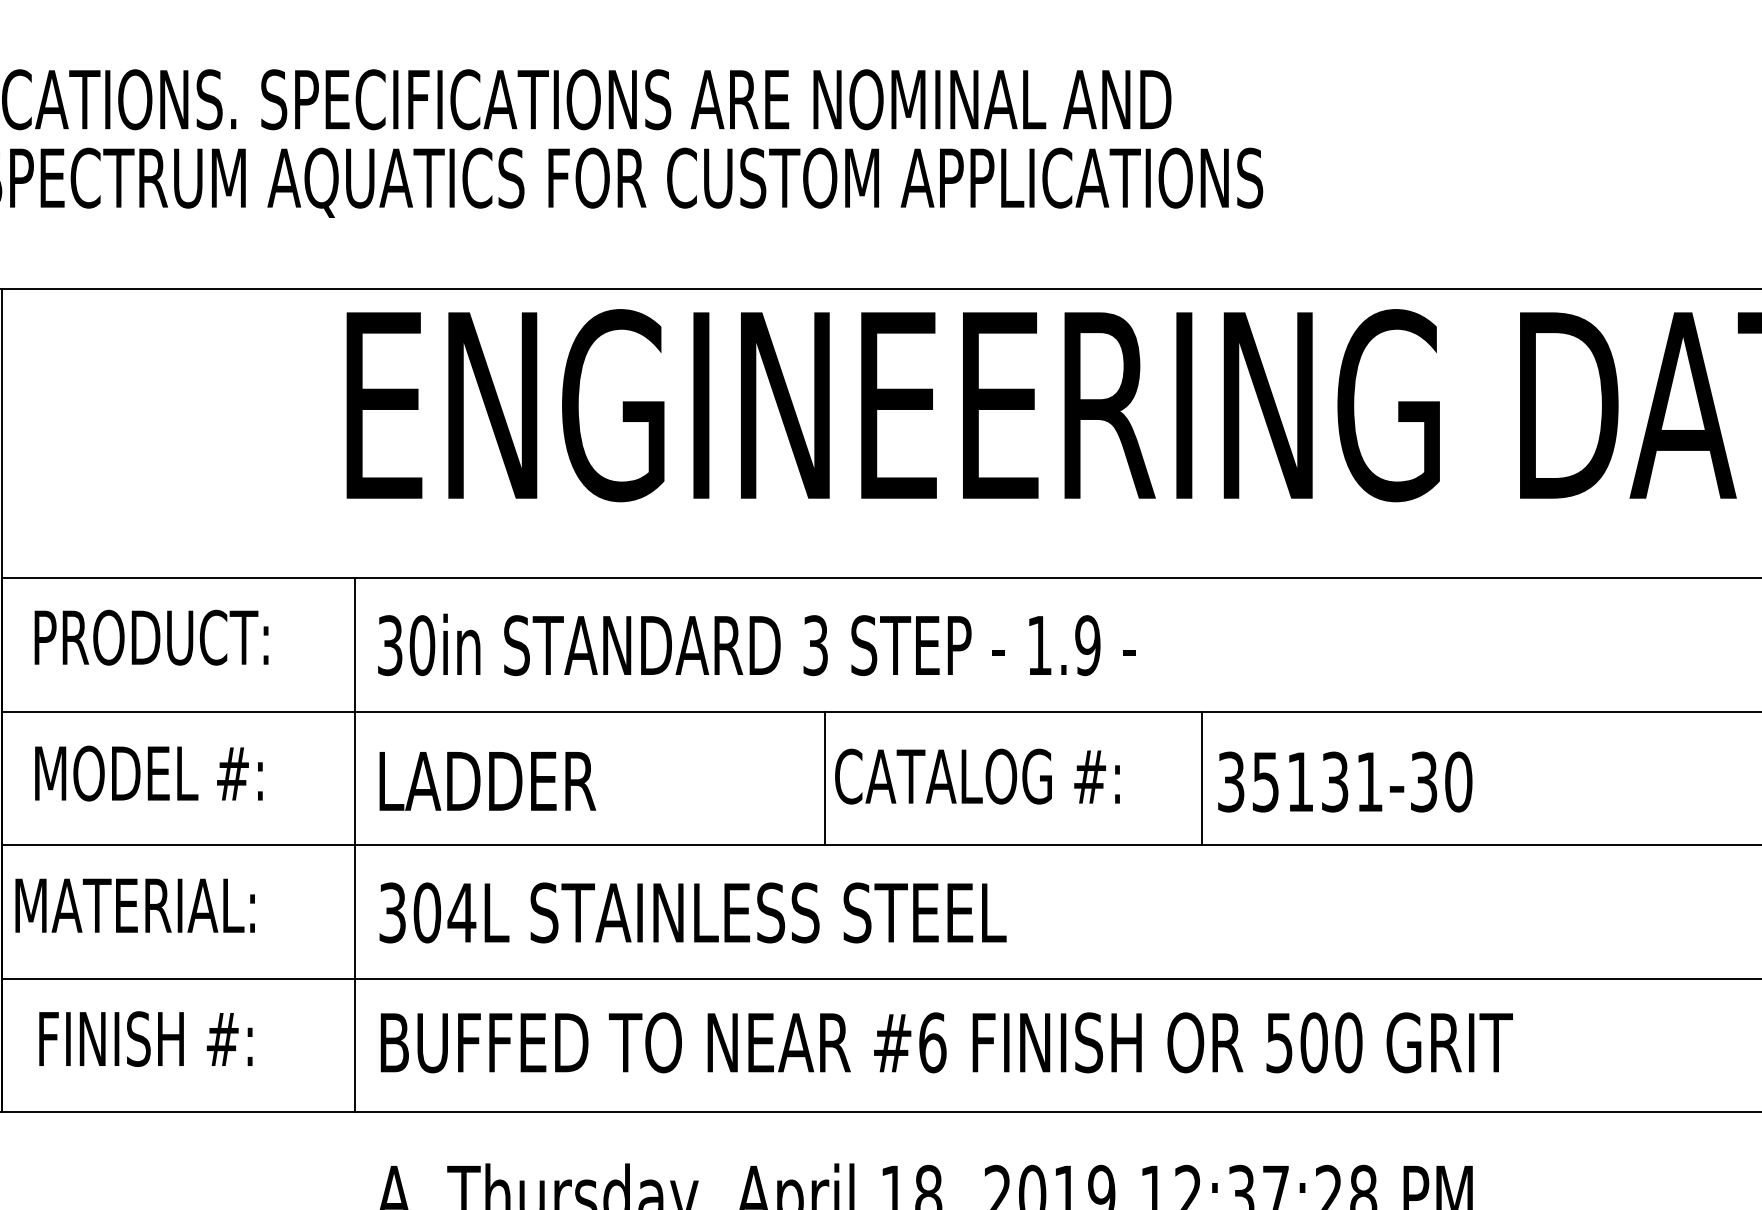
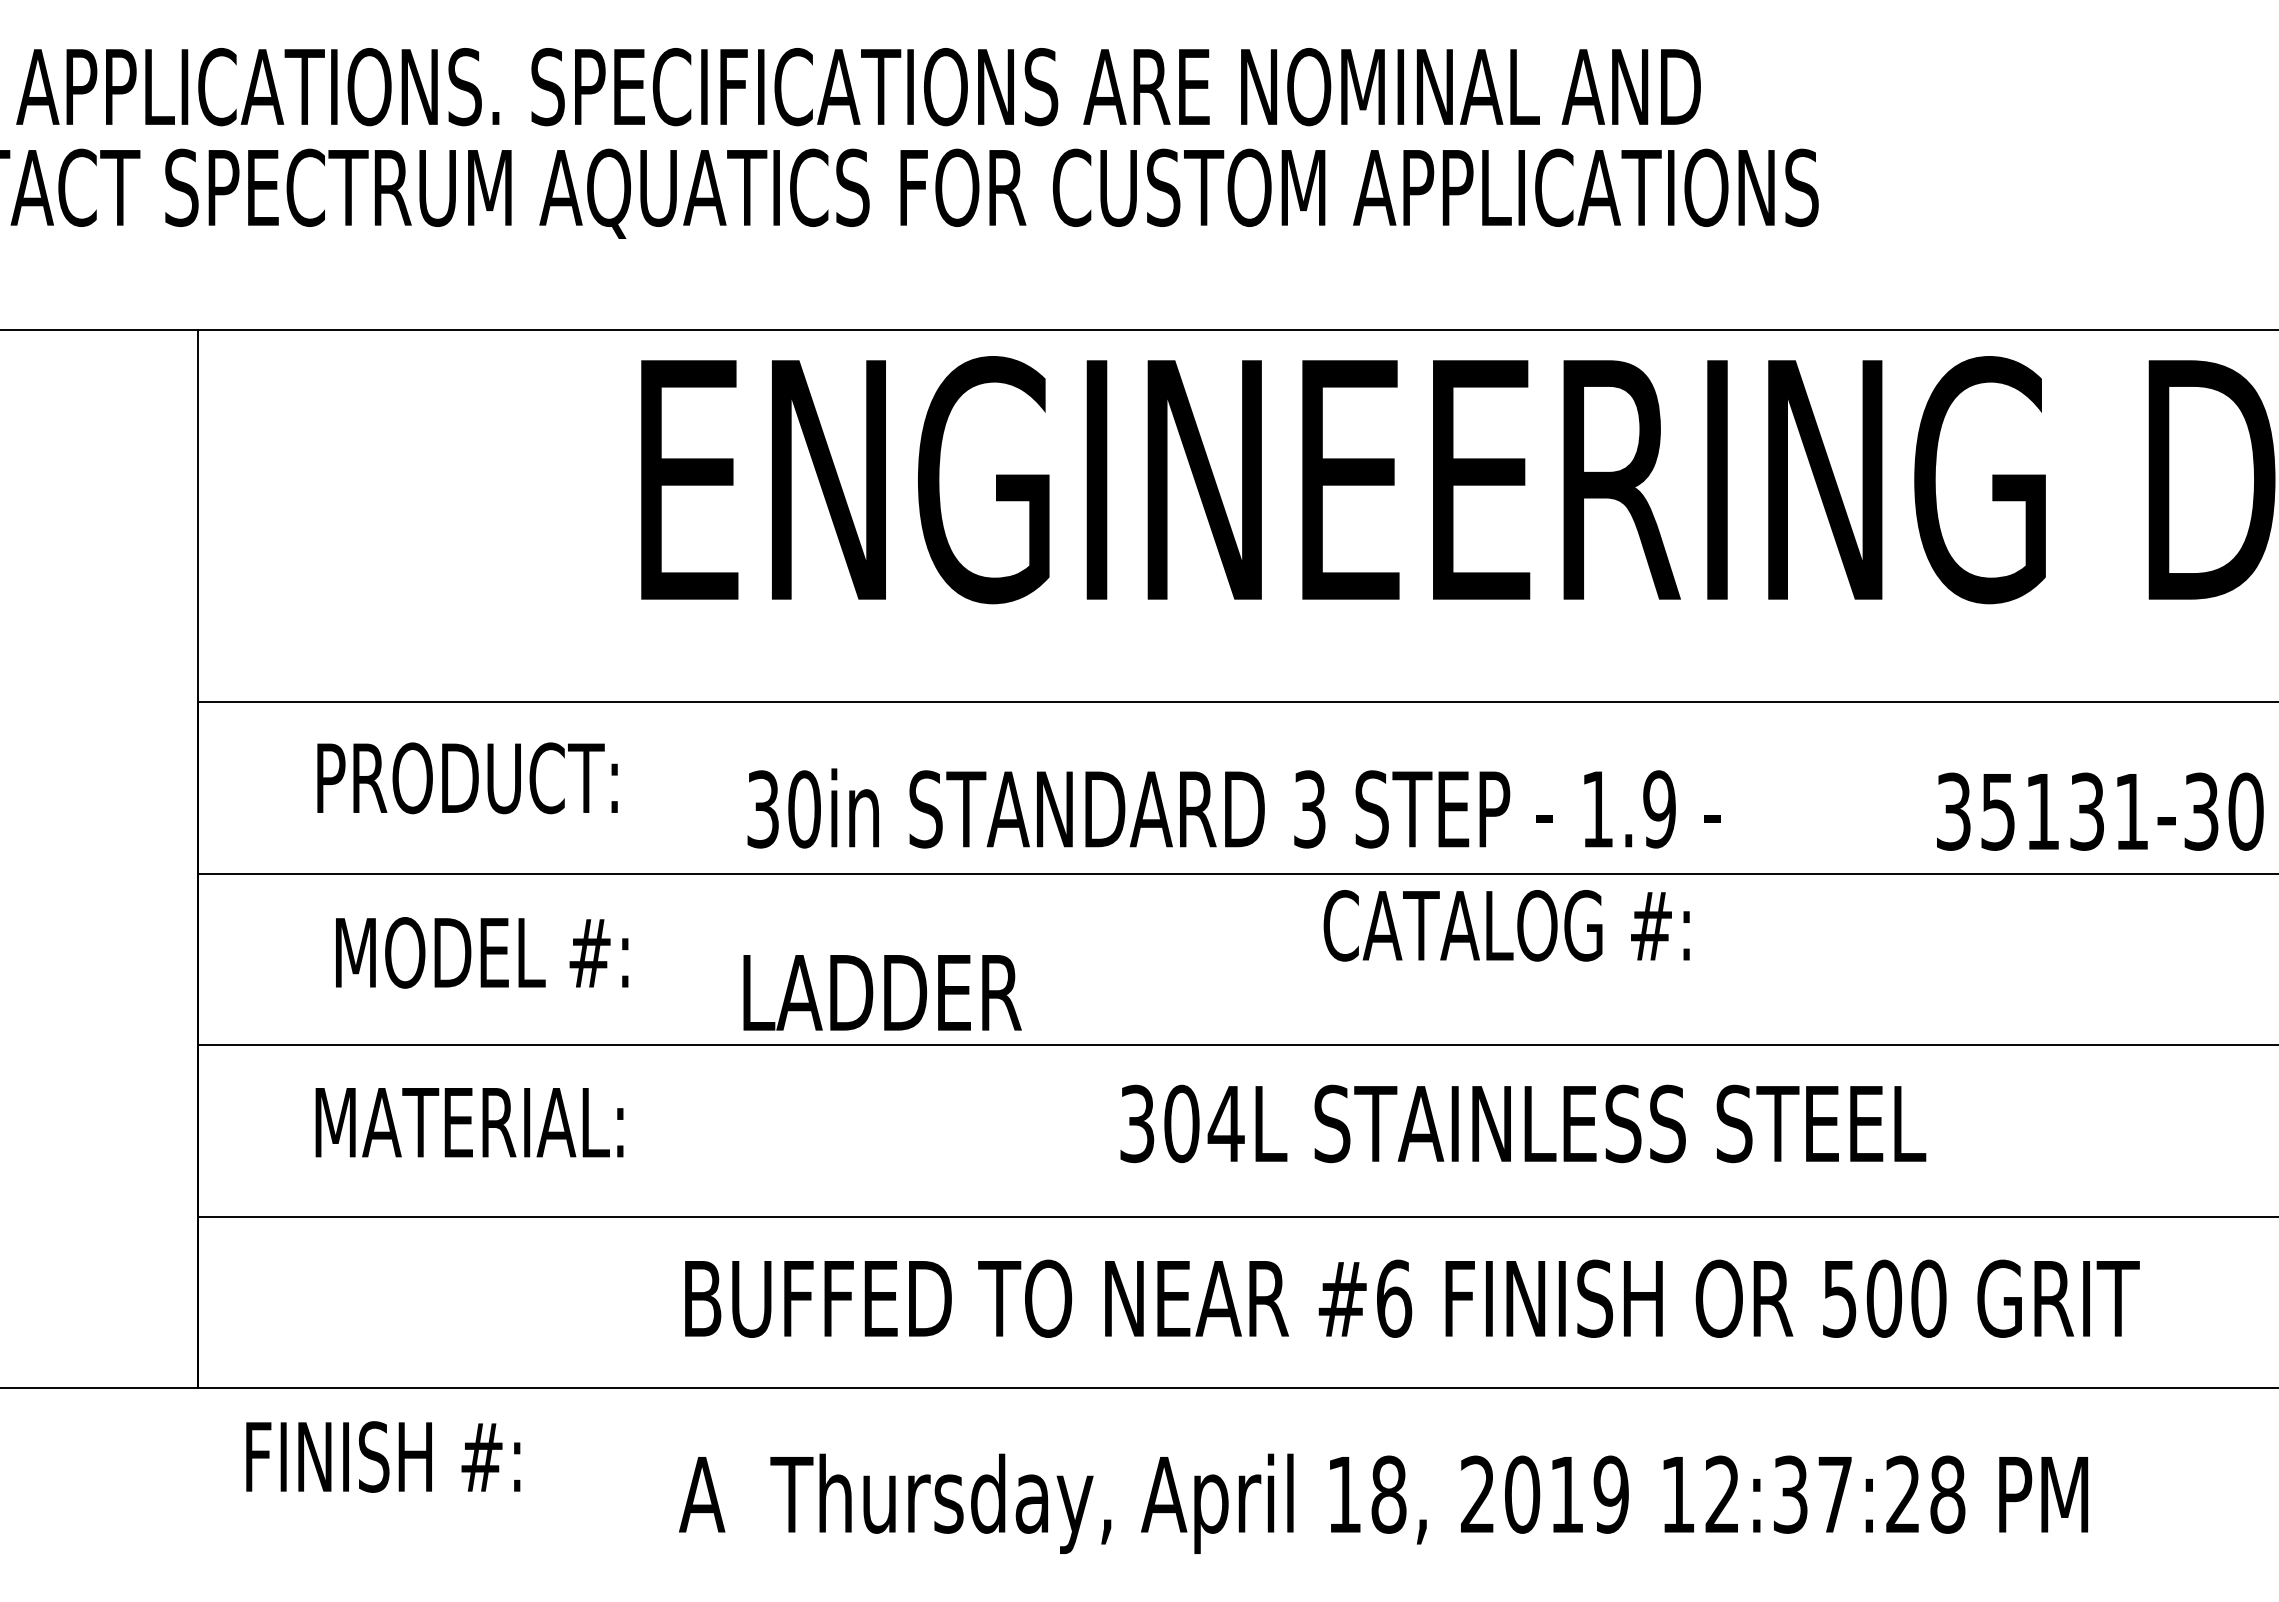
text: (151, 637) -> (467, 778), moved
text: (756, 644) -> (1233, 808), moved
text: (149, 773) -> (482, 952), moved
text: (977, 776) -> (1506, 925), moved
line: (824, 778) -> (1255, 959), removed
line: (1201, 778) -> (1739, 959), removed
text: (487, 781) -> (882, 992), moved
text: (1345, 781) -> (2100, 811), moved
line: (354, 844) -> (651, 1044), removed
text: (135, 905) -> (469, 1122), moved
text: (693, 912) -> (1523, 1123), moved
text: (146, 1038) -> (383, 1456), moved

